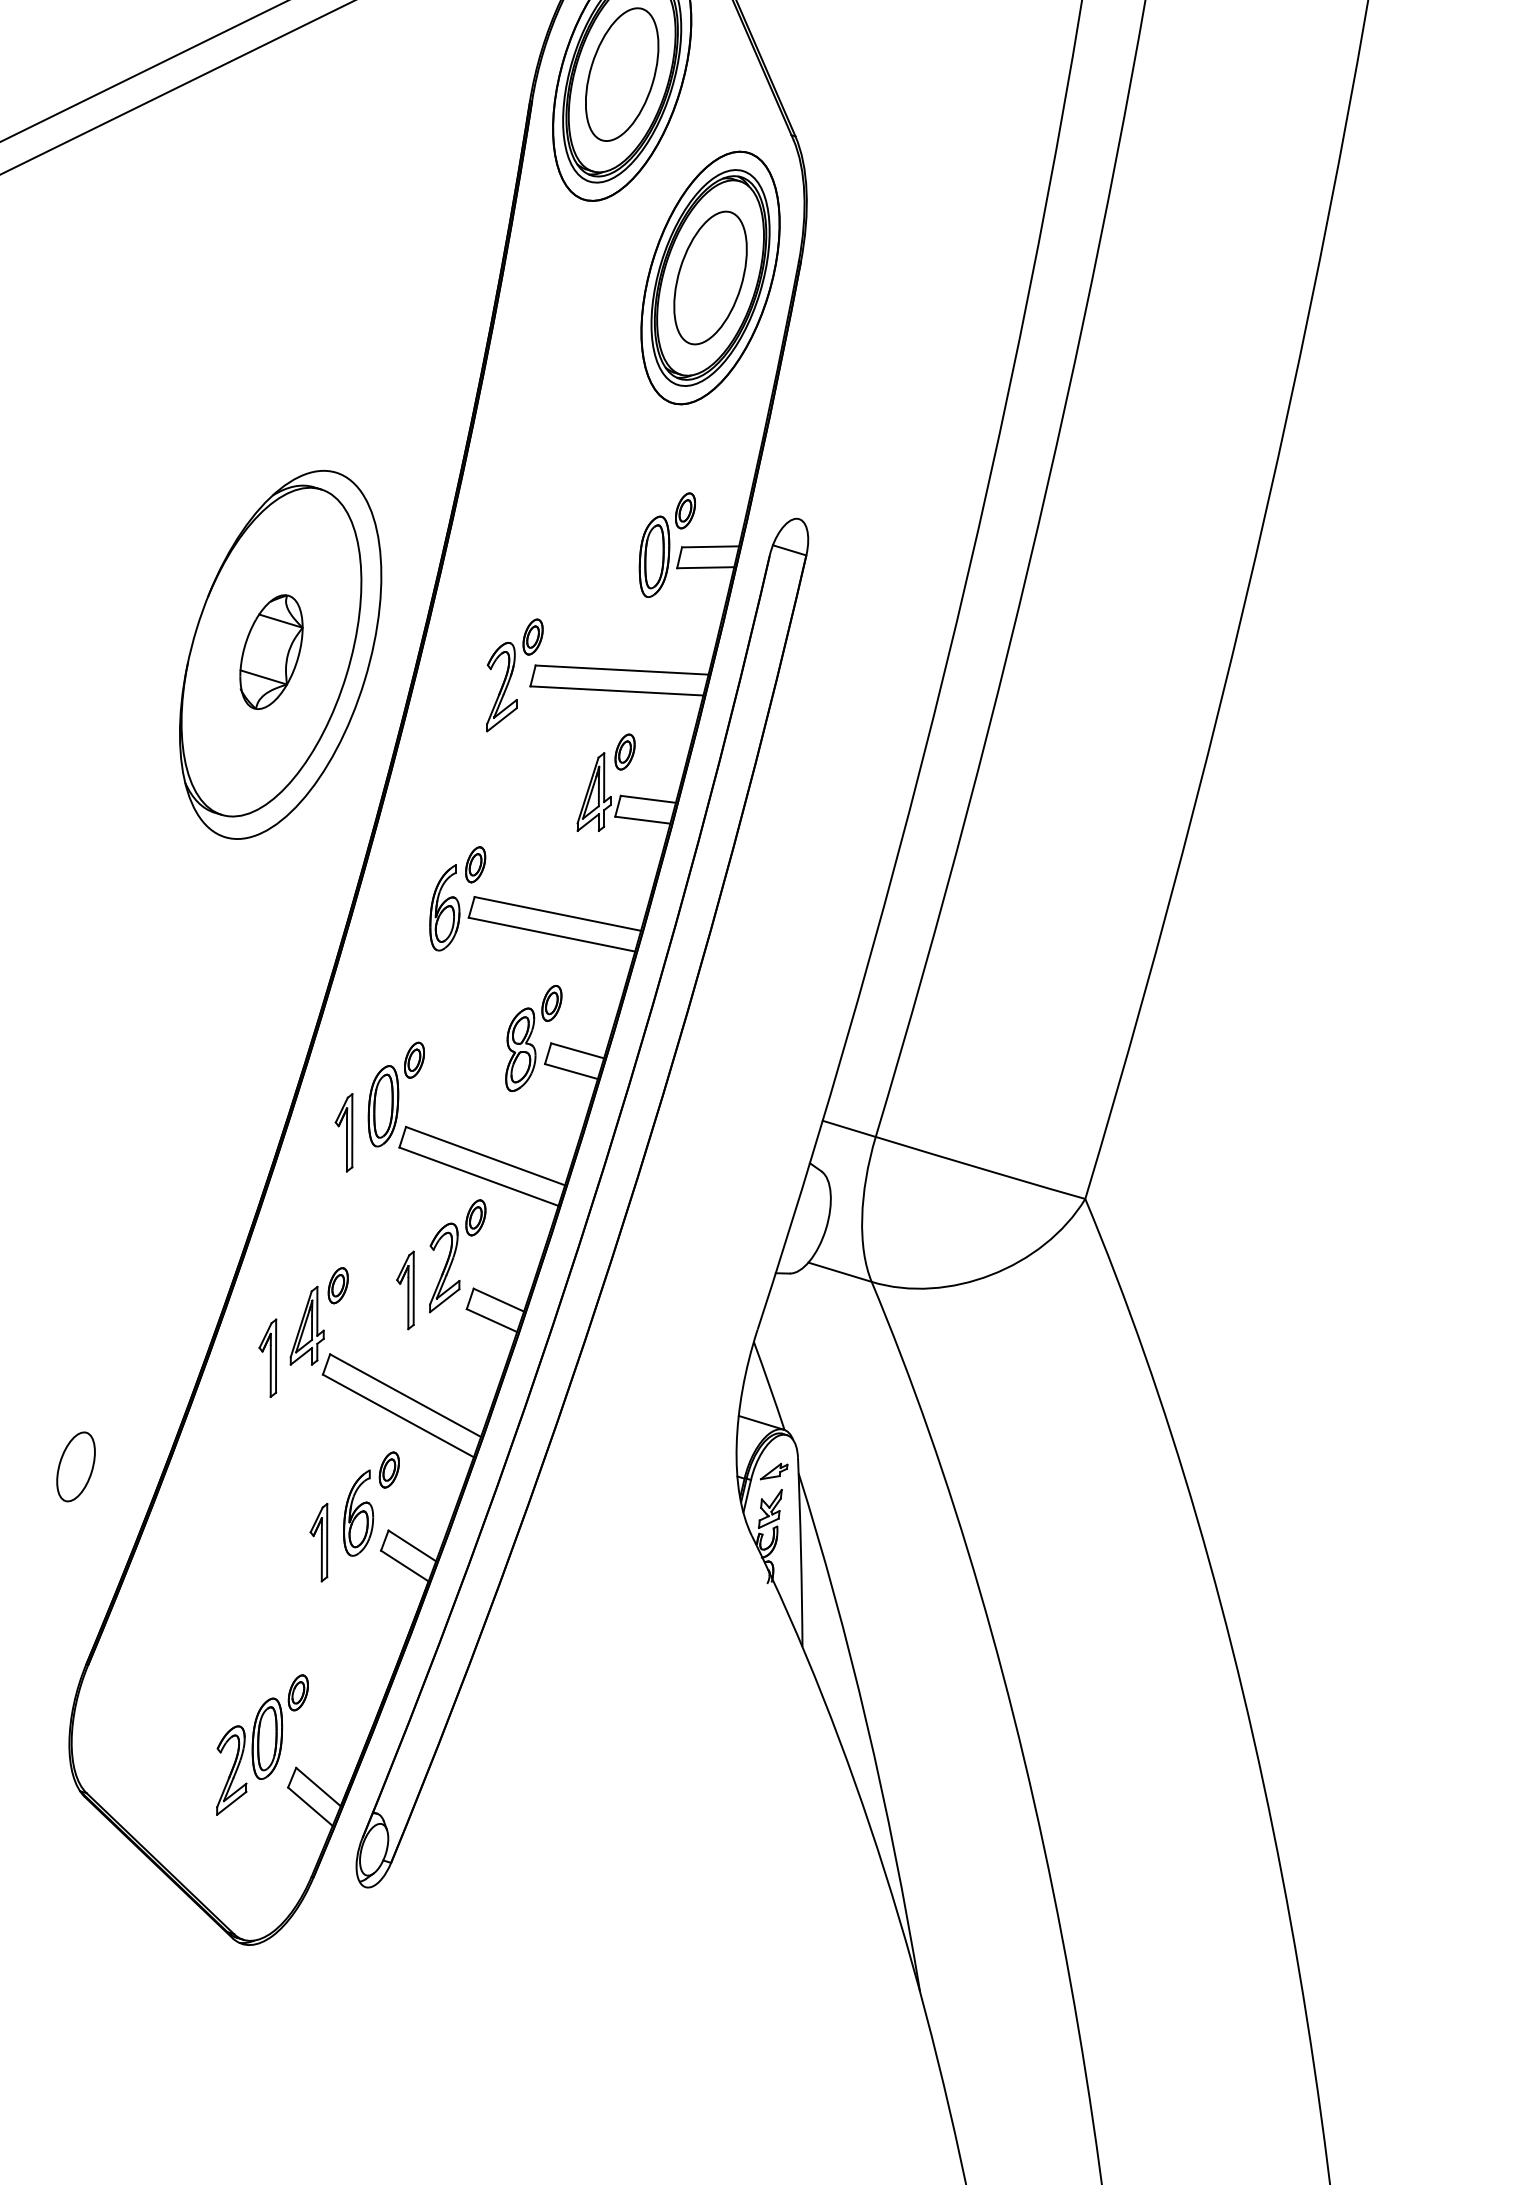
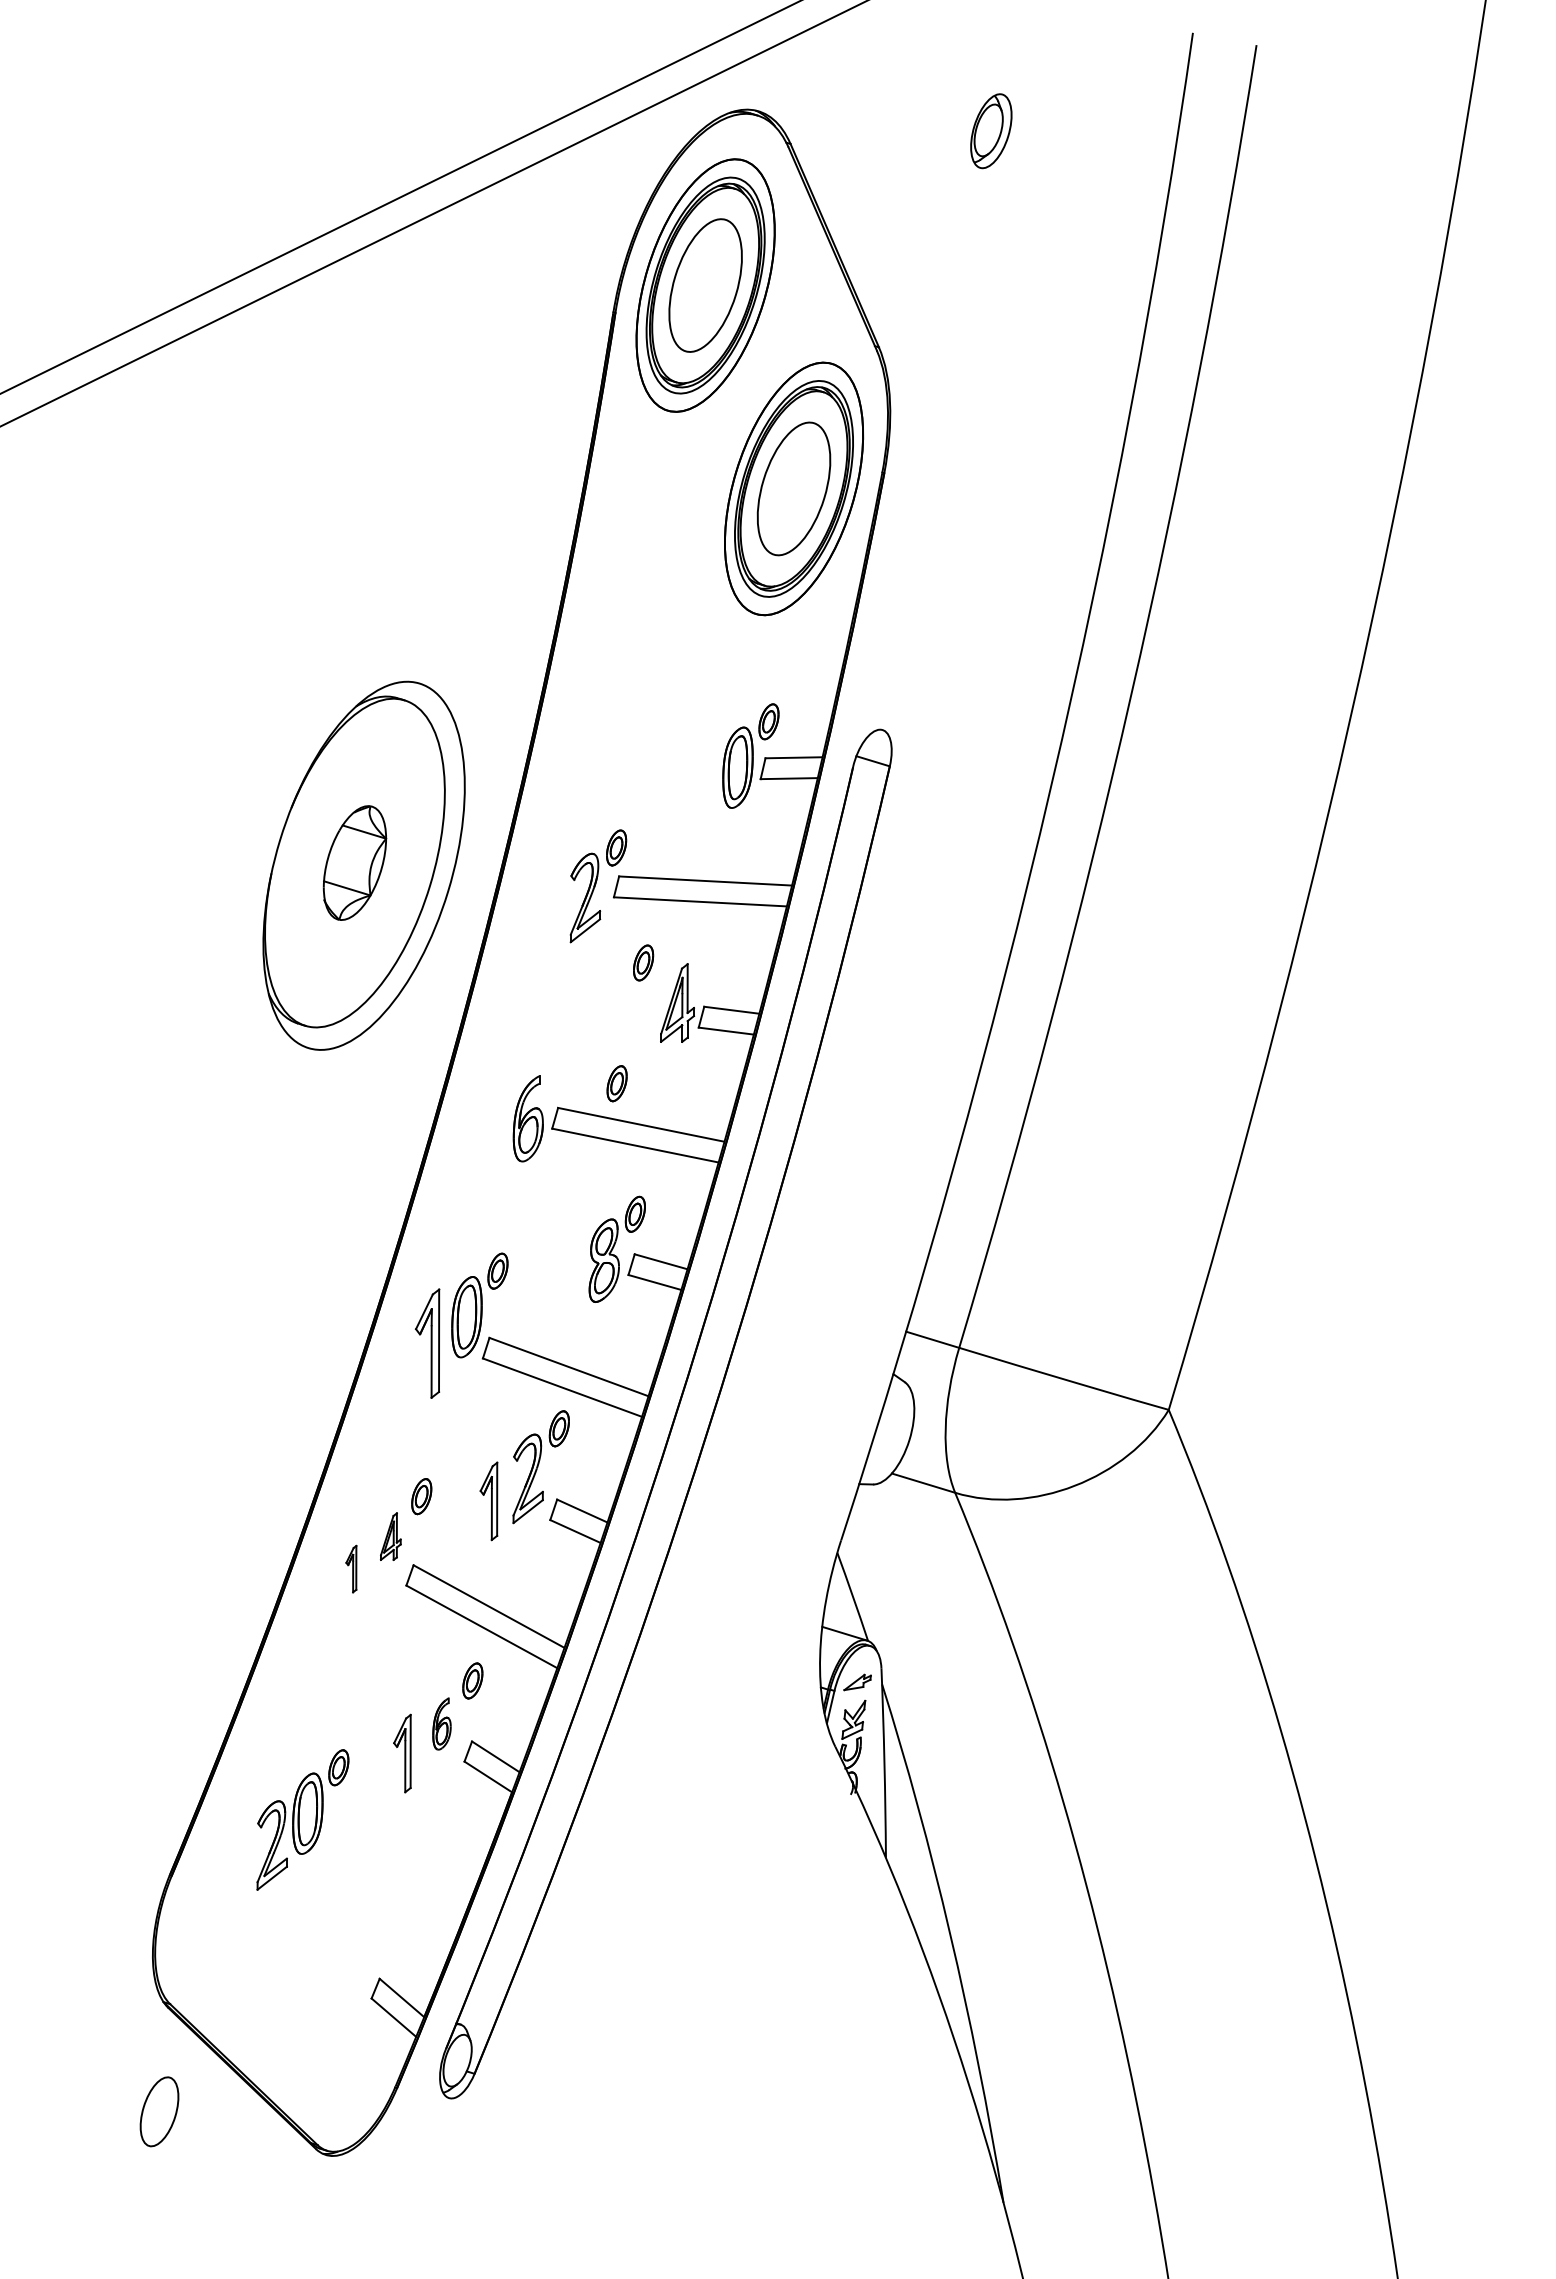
part: (625, 751) -> (643, 962), moved
part: (475, 864) -> (616, 1083), moved
part: (344, 1132) -> (427, 1343), size x1.4
part: (307, 1325) -> (390, 1536), size x0.6
part: (268, 1357) -> (351, 1568), size x0.6
part: (76, 1466) -> (159, 2111), moved
part: (358, 1512) -> (441, 1723), size x0.6
part: (262, 1744) -> (302, 1819), moved

